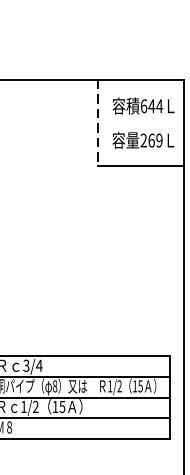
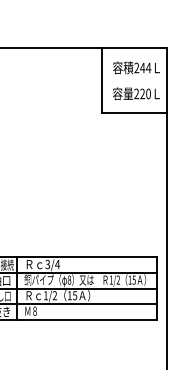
text: (143, 105) -> (136, 67), 644 -> 244
line: (98, 122) -> (102, 80), dashed -> solid
text: (155, 139) -> (145, 93), 269 -> 220

